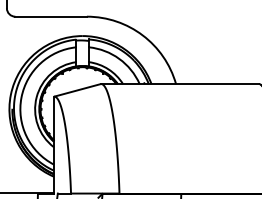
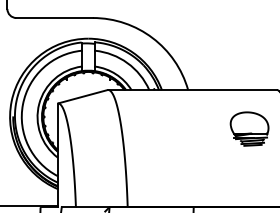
part: (233, 120) -> (249, 128), added

